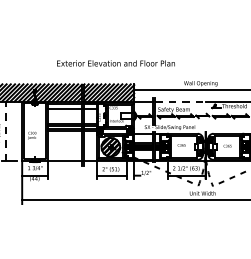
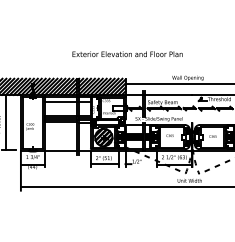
text: (115, 63) -> (127, 54), moved
line: (181, 101) -> (169, 94), dashed -> solid
line: (6, 131) -> (6, 122), dashed -> solid

